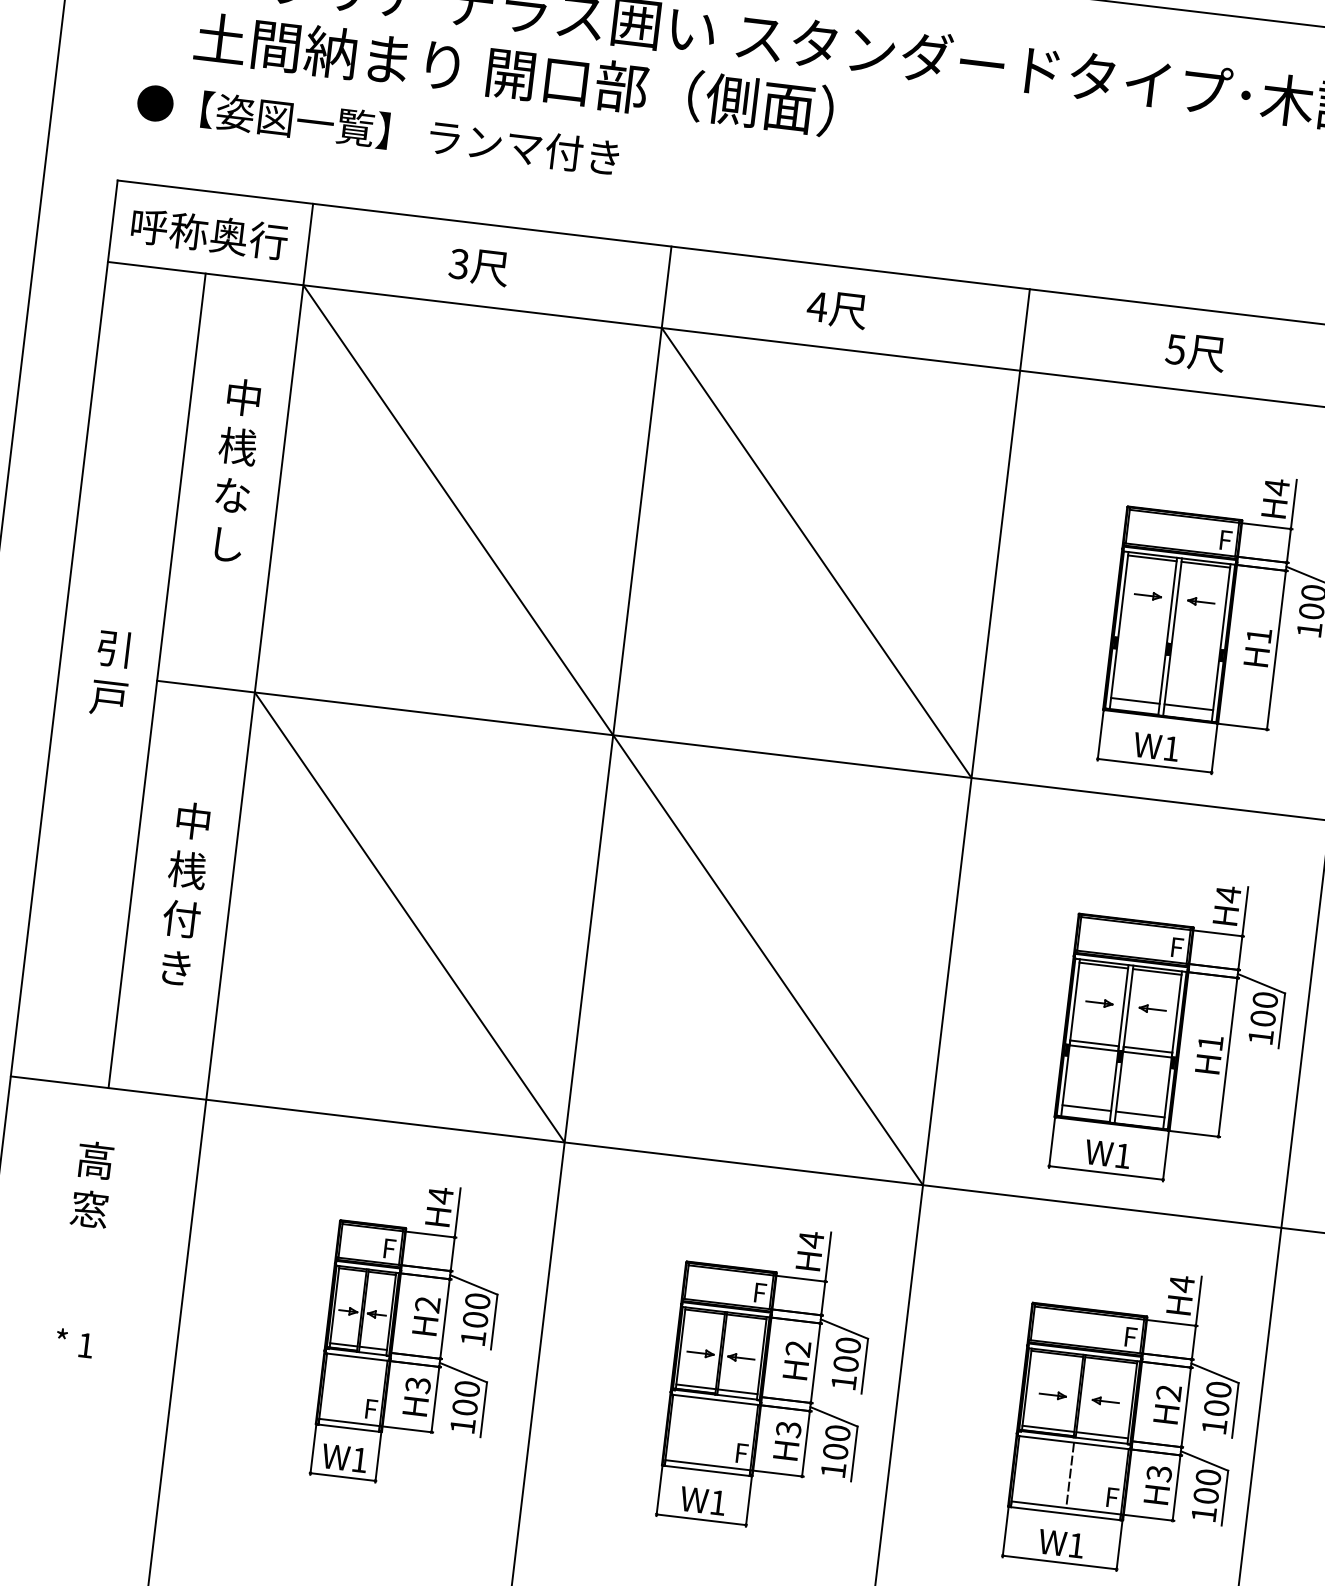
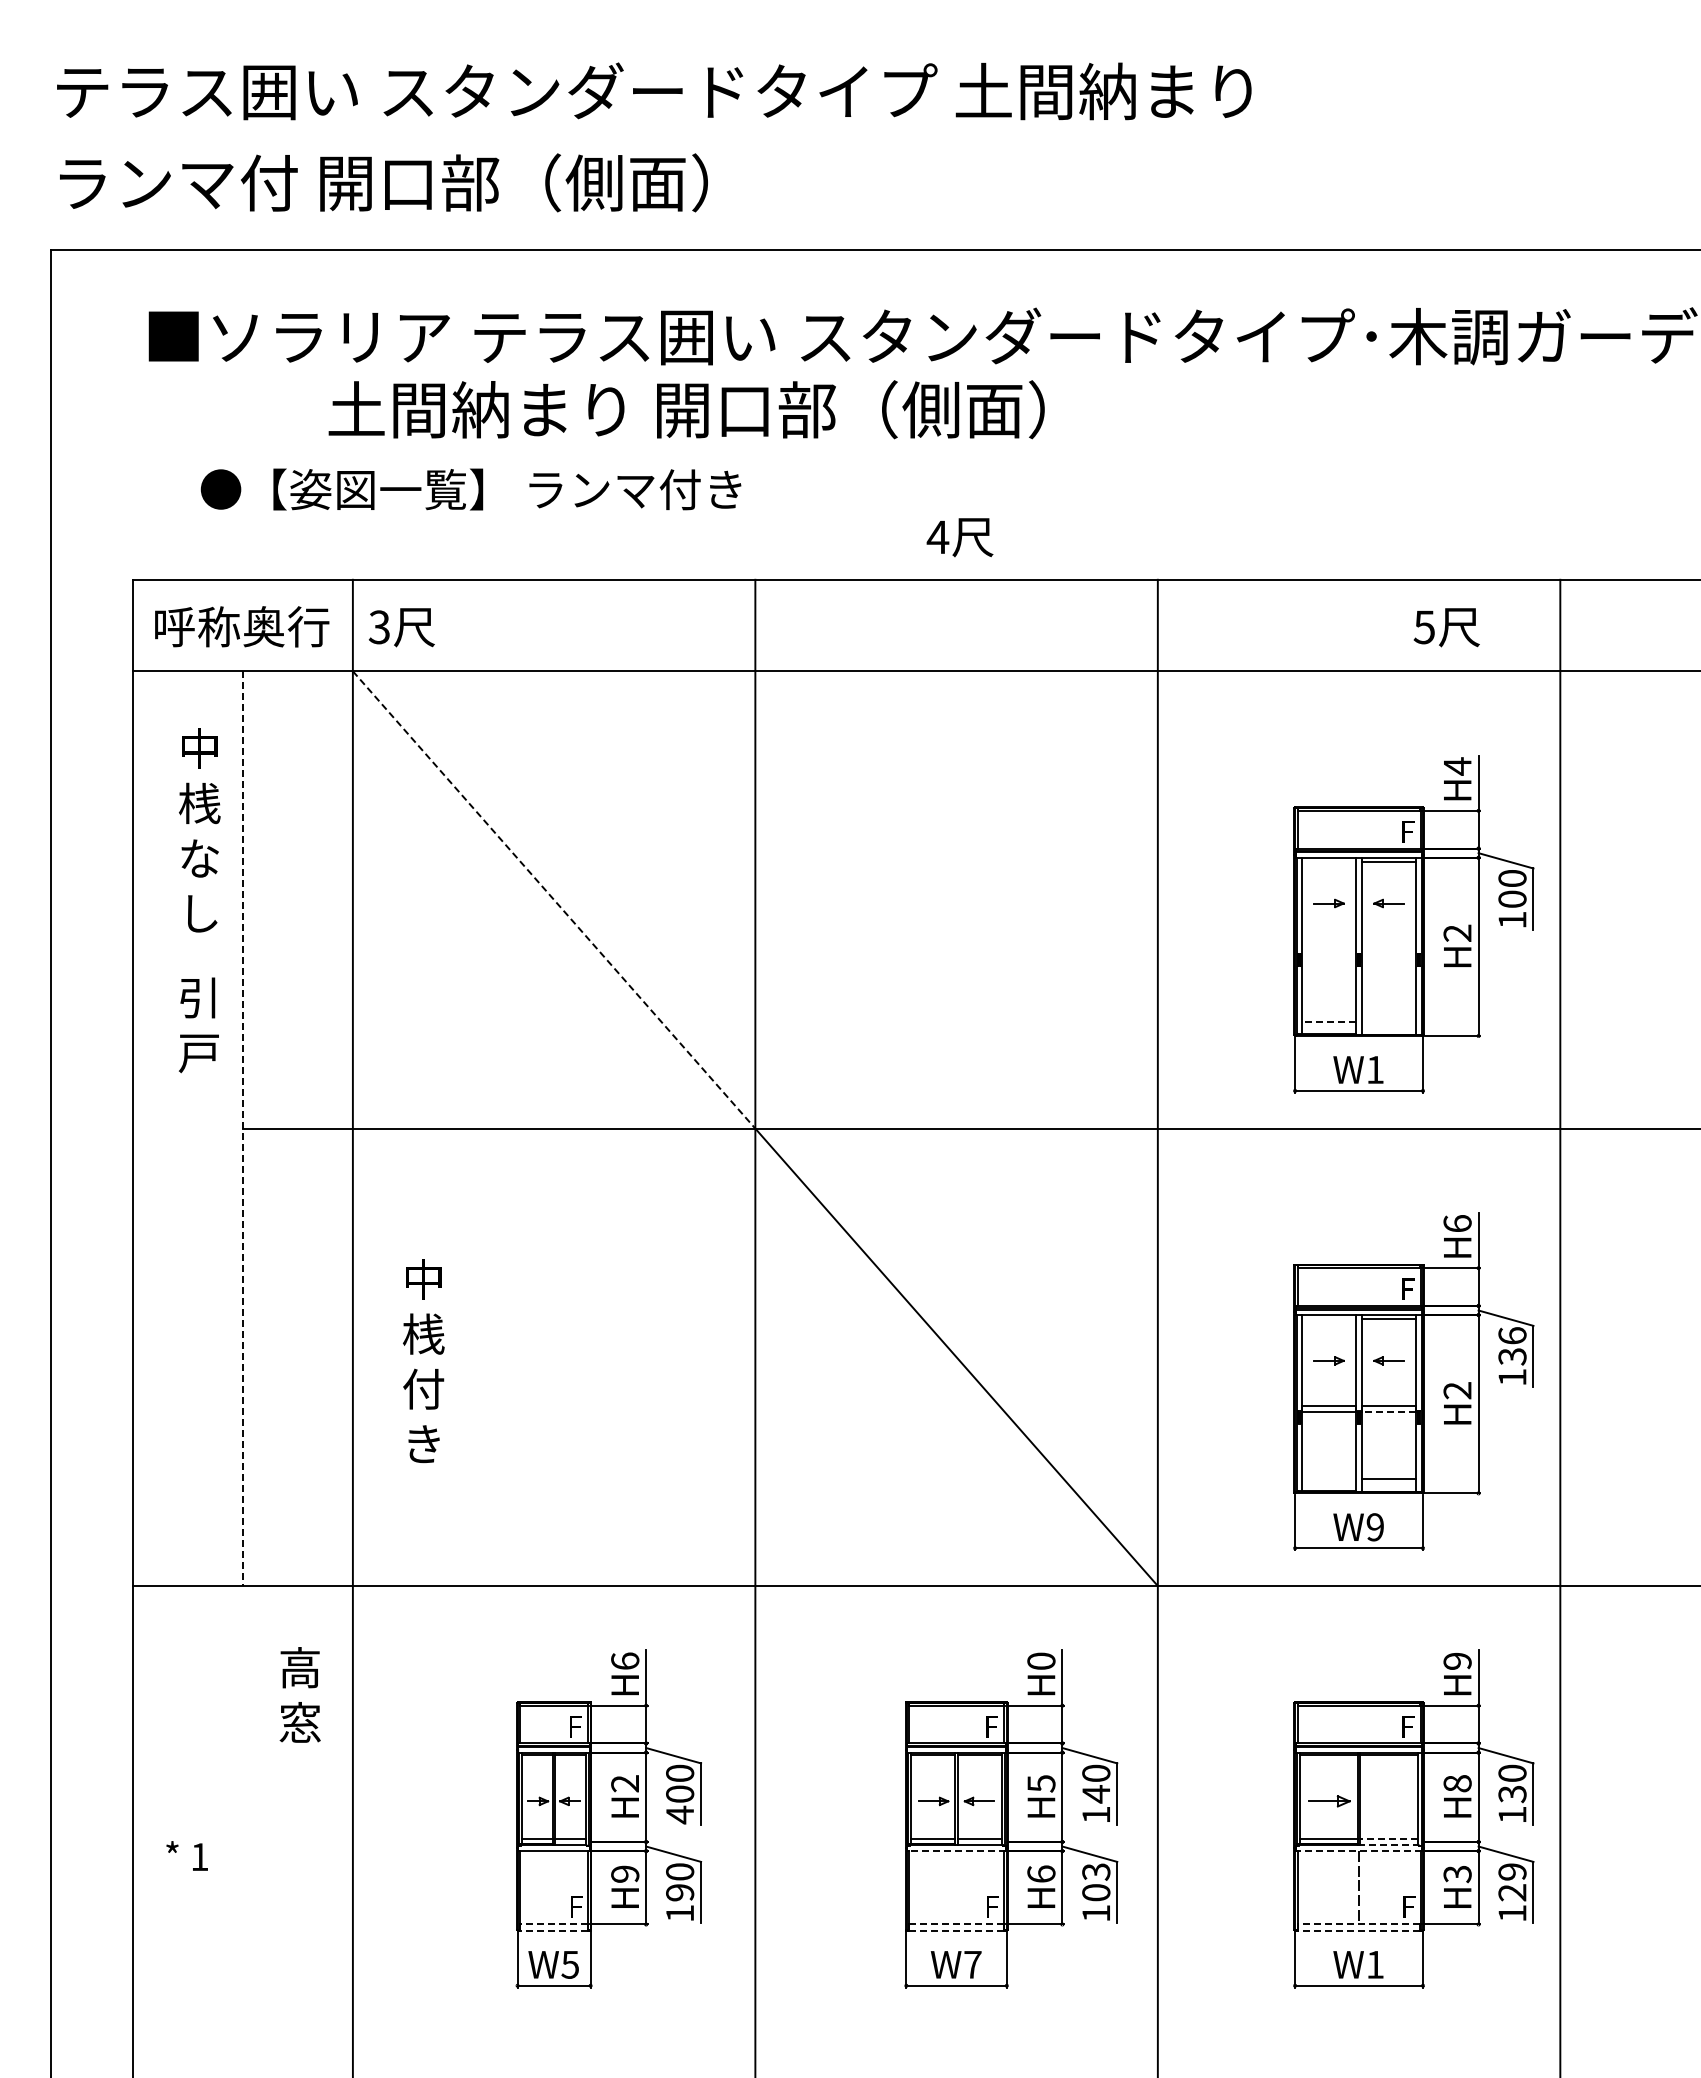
text: (514, 74) -> (686, 409), moved
text: (377, 129) -> (470, 489), moved
text: (478, 266) -> (401, 627), moved
text: (836, 309) -> (959, 537), moved
text: (1195, 352) -> (1446, 627), moved
text: (234, 470) -> (199, 830), moved
line: (458, 509) -> (554, 899), solid -> dashed
line: (816, 552) -> (956, 899), removed
line: (1151, 558) -> (1328, 861), removed
text: (1259, 635) -> (1457, 932), H1 -> H2
text: (111, 673) -> (198, 1025), moved
line: (157, 681) -> (243, 1129), solid -> dashed
line: (1134, 700) -> (1328, 1021), solid -> dashed
line: (1188, 707) -> (1388, 1021), removed
text: (184, 894) -> (423, 1361), moved
text: (1228, 894) -> (1457, 1223), H4 -> H6
line: (409, 916) -> (553, 1356), removed
line: (1103, 965) -> (1328, 1318), removed
text: (1264, 1009) -> (1512, 1346), 100 -> 136
text: (1210, 1042) -> (1457, 1390), H1 -> H2
line: (1146, 1054) -> (1388, 1411), solid -> dashed
line: (1086, 1108) -> (1328, 1479), removed
text: (1122, 1156) -> (1374, 1527), W1 -> W9
text: (92, 1184) -> (299, 1694), moved
text: (441, 1195) -> (625, 1661), H4 -> H6
text: (811, 1240) -> (1041, 1661), H4 -> H0
text: (1181, 1284) -> (1457, 1661), H4 -> H9
text: (472, 1337) -> (679, 1814), 100 -> 400
text: (74, 1342) -> (186, 1855), moved
text: (798, 1348) -> (1041, 1783), H2 -> H5
text: (846, 1364) -> (1096, 1794), 100 -> 140
text: (418, 1385) -> (625, 1874), H3 -> H9
text: (1168, 1392) -> (1457, 1783), H2 -> H8
part: (1052, 1395) -> (1329, 1801), size x1.4
line: (715, 1400) -> (956, 1851), solid -> dashed
part: (1105, 1400) -> (1388, 1800), removed
text: (465, 1407) -> (680, 1892), 100 -> 190
text: (1216, 1408) -> (1512, 1794), 100 -> 130
line: (349, 1422) -> (554, 1924), solid -> dashed
line: (349, 1427) -> (554, 1930), solid -> dashed
text: (788, 1429) -> (1041, 1874), H3 -> H6
text: (838, 1432) -> (1096, 1871), 100 -> 103
line: (1101, 1435) -> (1388, 1839), solid -> dashed
line: (1100, 1440) -> (1388, 1845), solid -> dashed
line: (1073, 1442) -> (1358, 1851), solid -> dashed
text: (358, 1459) -> (569, 1964), W1 -> W5
line: (707, 1465) -> (956, 1924), solid -> dashed
line: (707, 1470) -> (956, 1930), solid -> dashed
text: (1207, 1486) -> (1512, 1882), 100 -> 129
text: (717, 1502) -> (972, 1964), W1 -> W7
line: (1065, 1507) -> (1358, 1924), solid -> dashed
line: (1065, 1513) -> (1358, 1930), solid -> dashed

